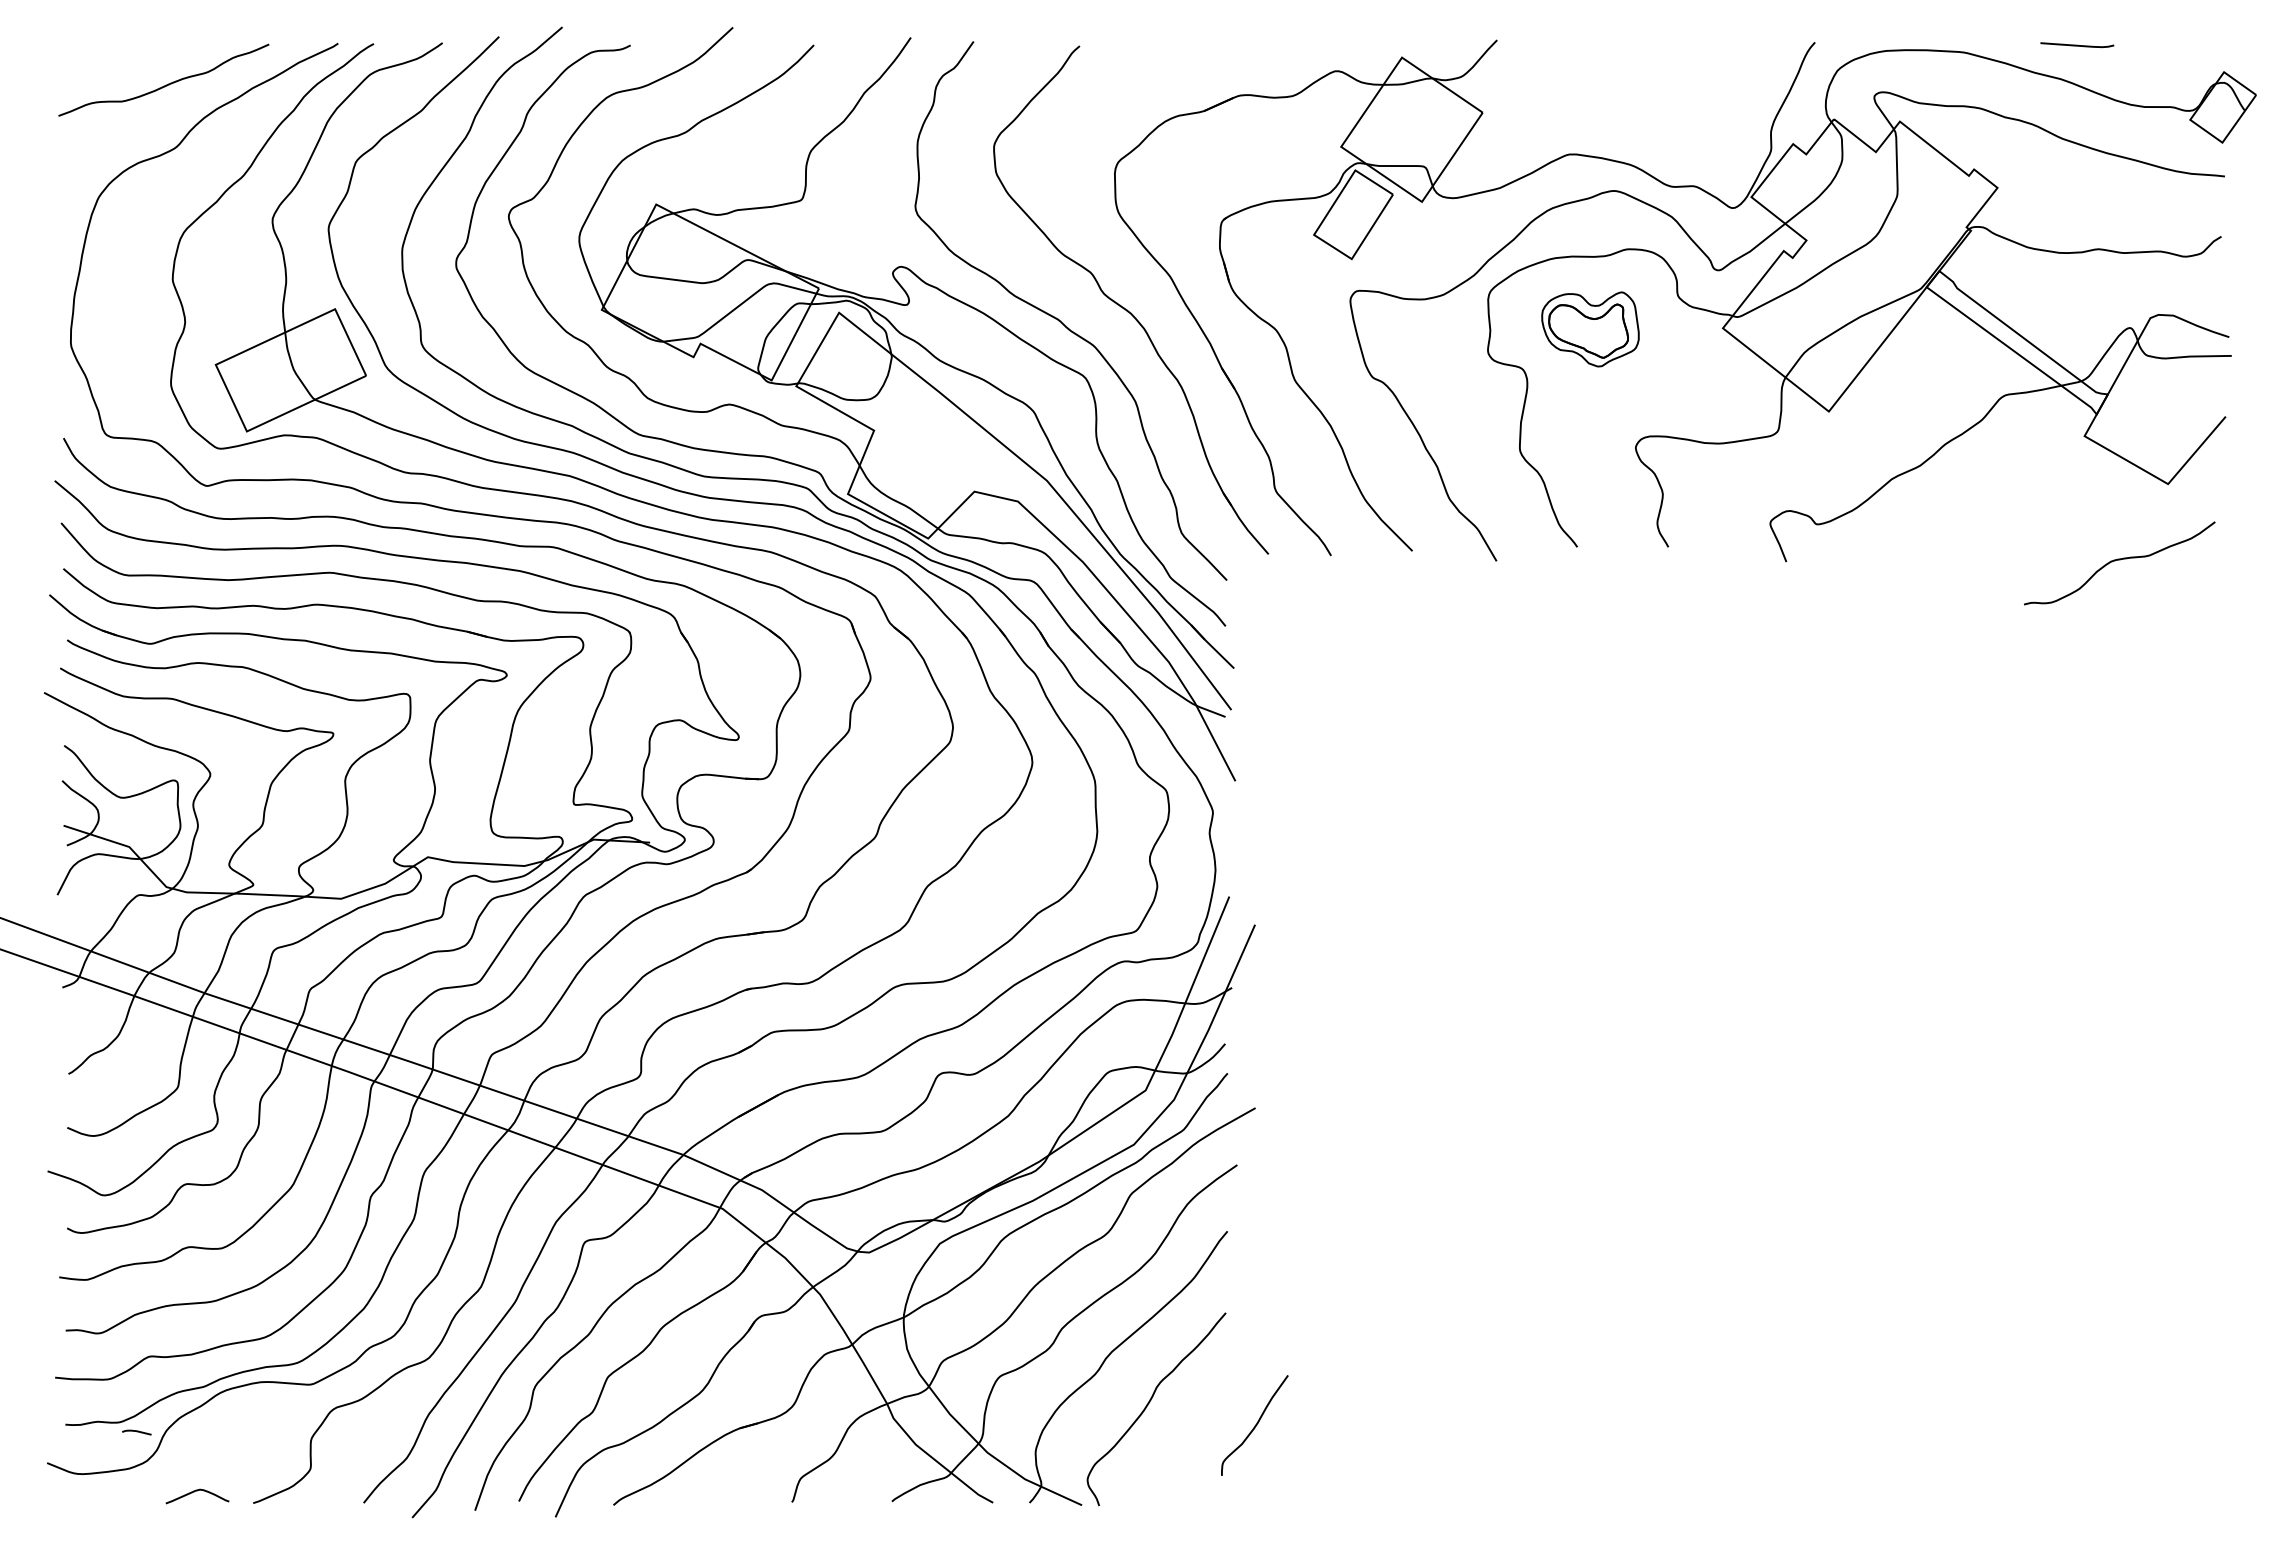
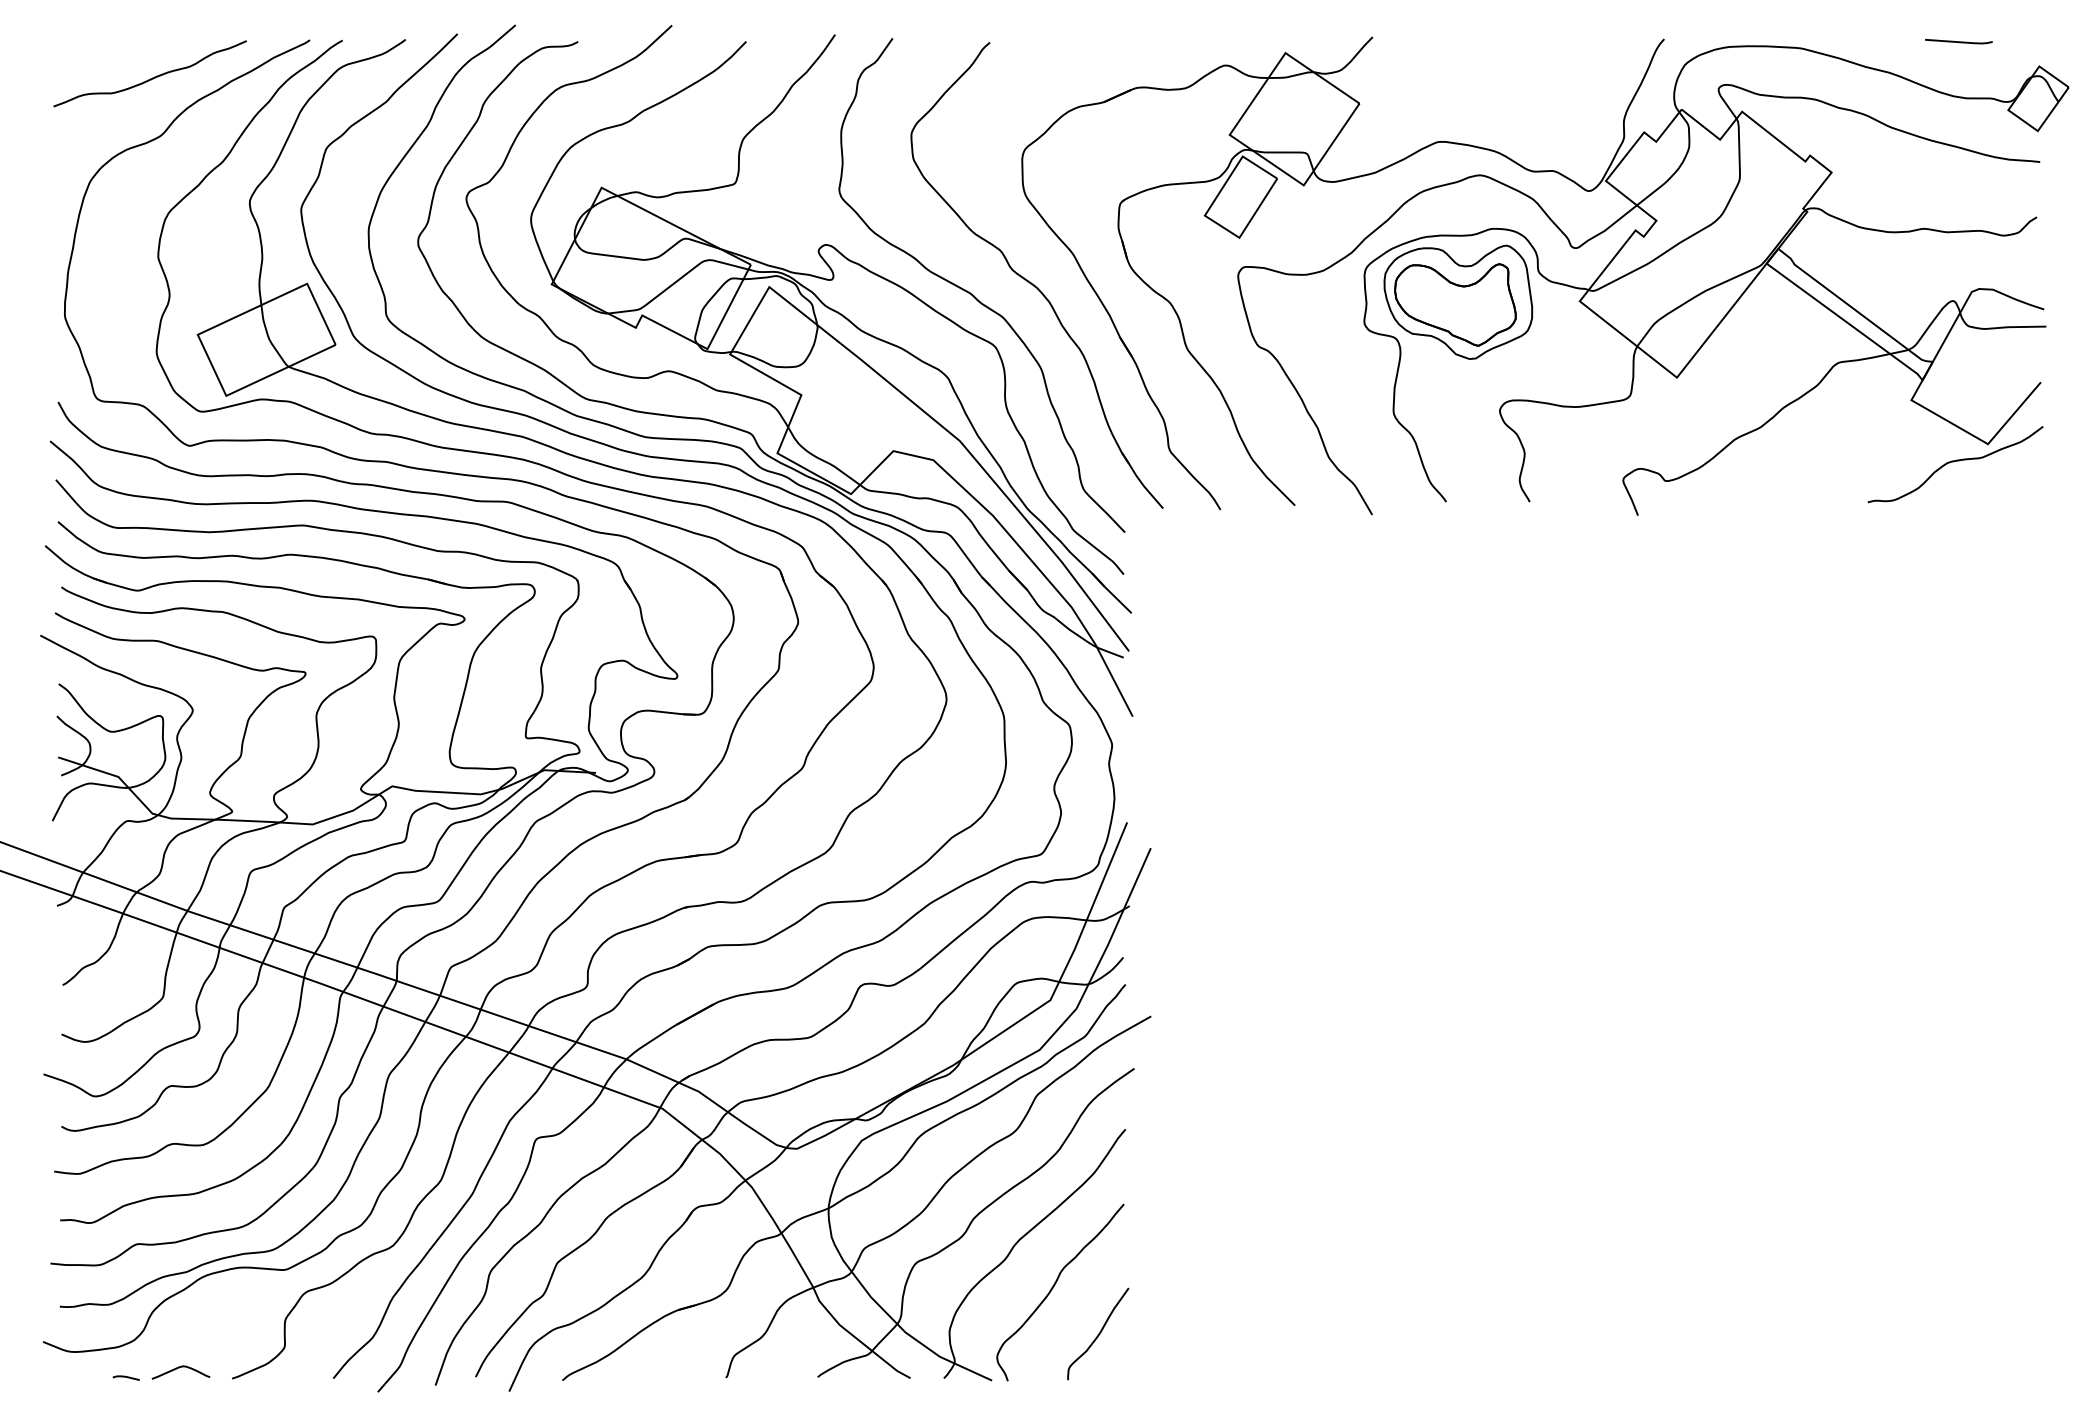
line: (2077, 45) -> (1959, 41), moved
part: (1590, 329) -> (1458, 302), size x1.67
curve: (2119, 560) -> (1955, 461), moved
curve: (1254, 1425) -> (1097, 1334), moved
curve: (136, 1432) -> (125, 1378), moved

